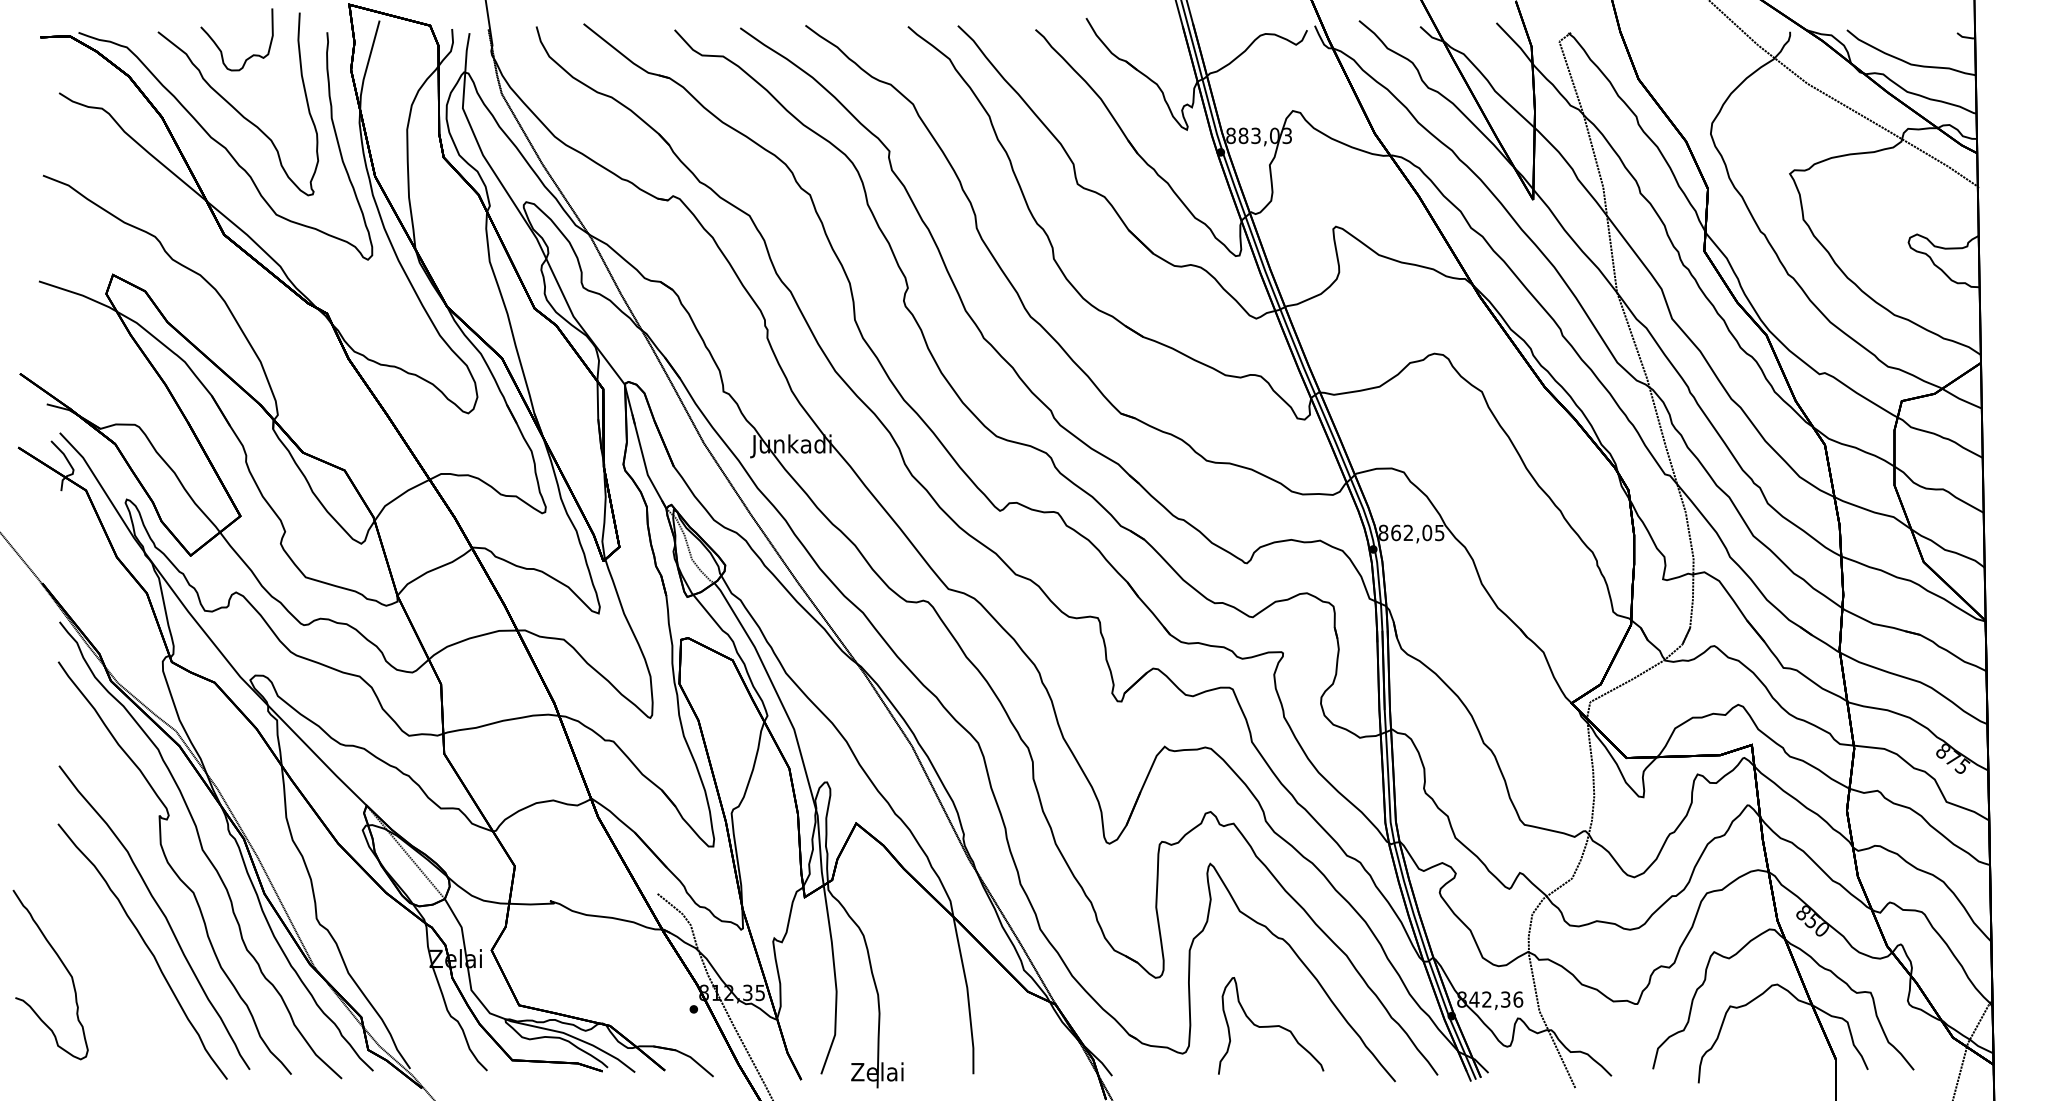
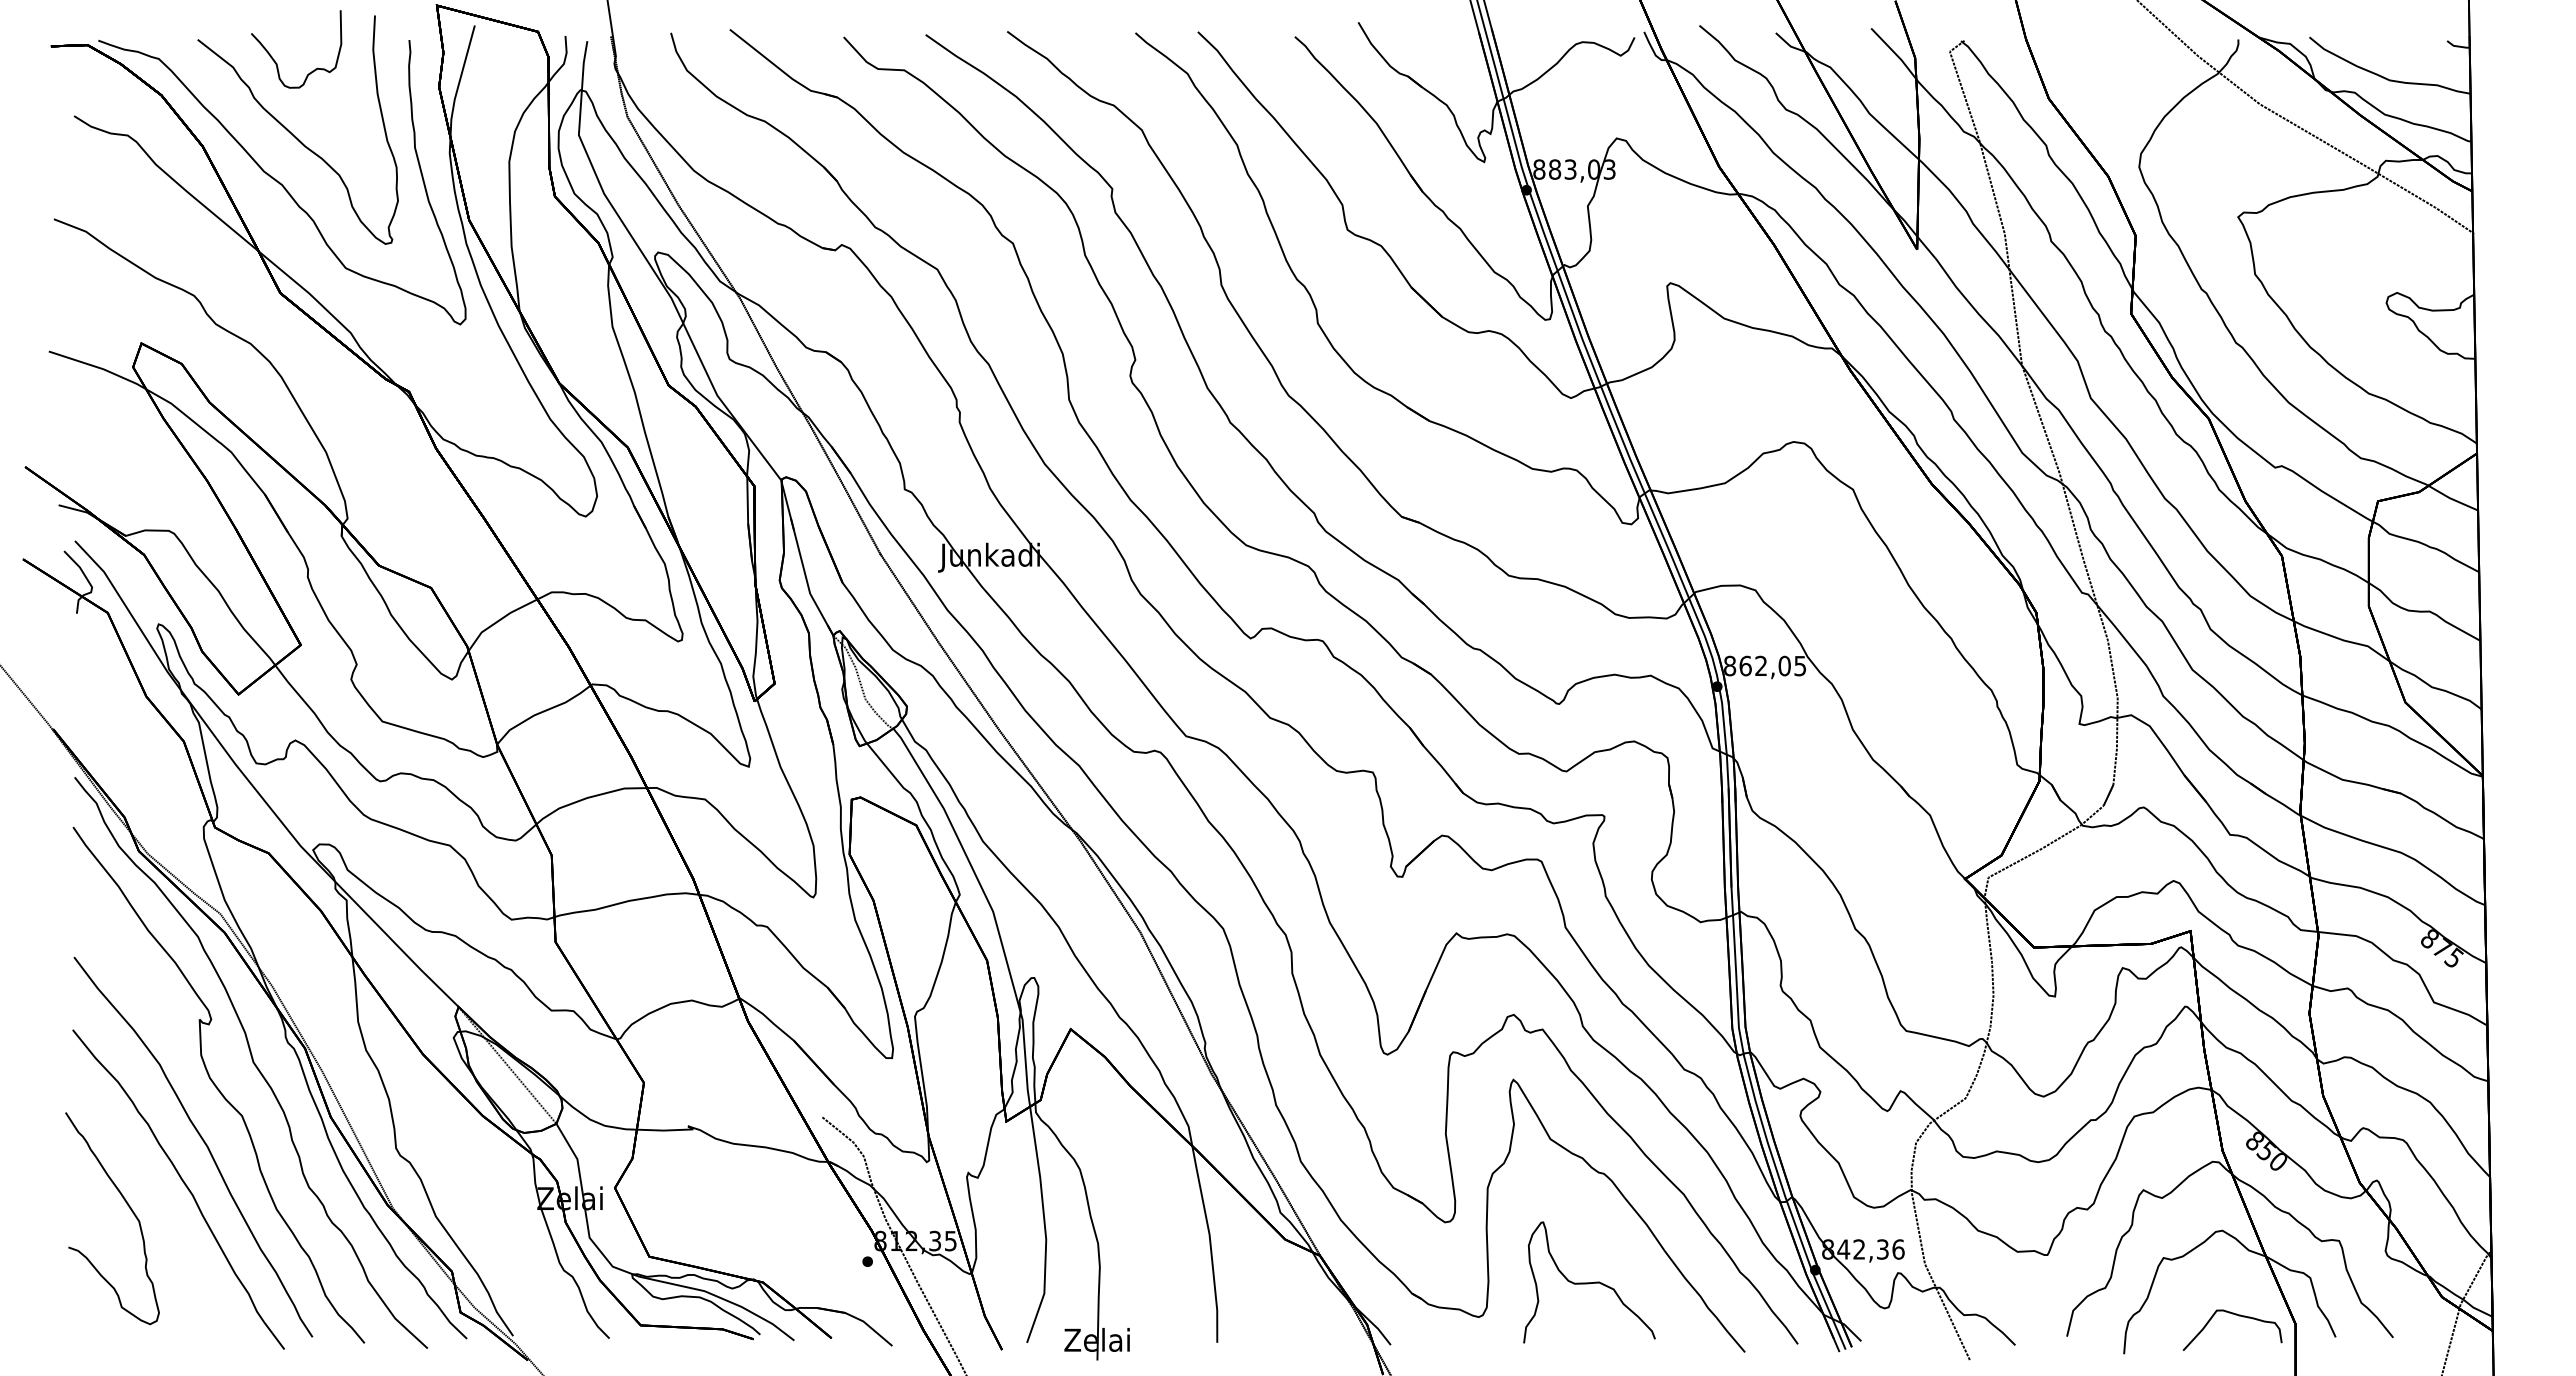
curve: (65, 968) -> (130, 1210), moved
curve: (1787, 1052) -> (2235, 1315), added

